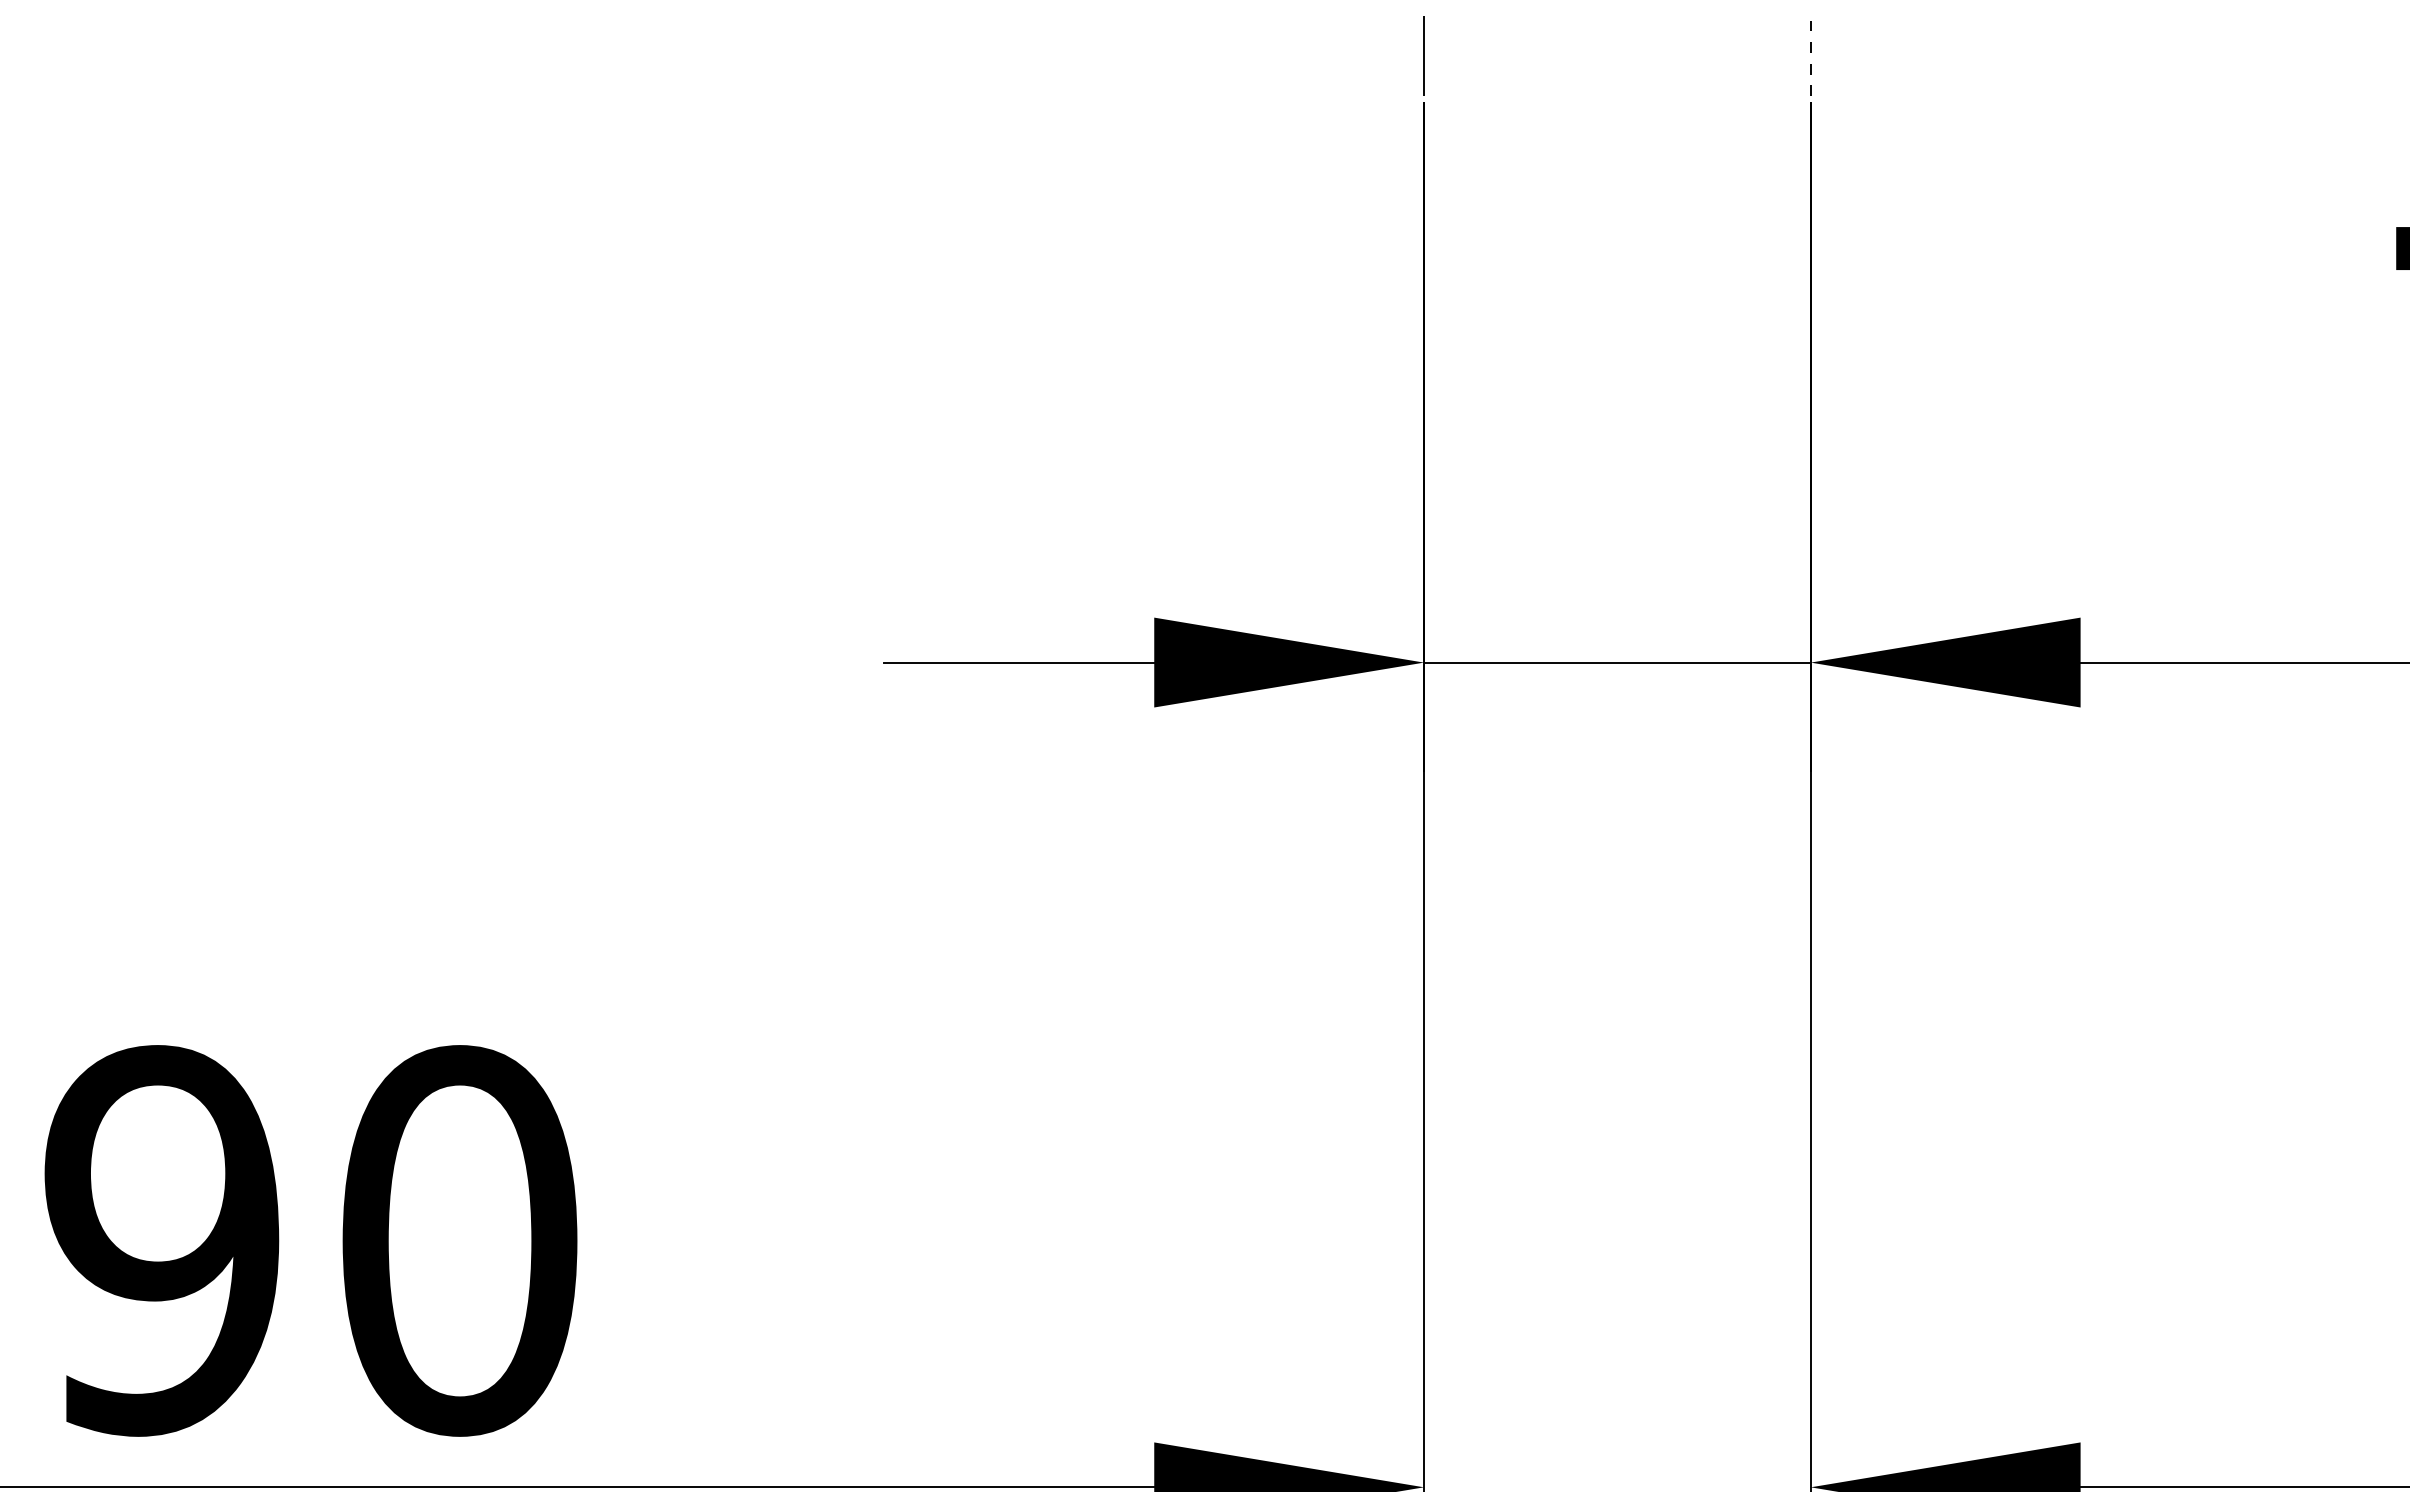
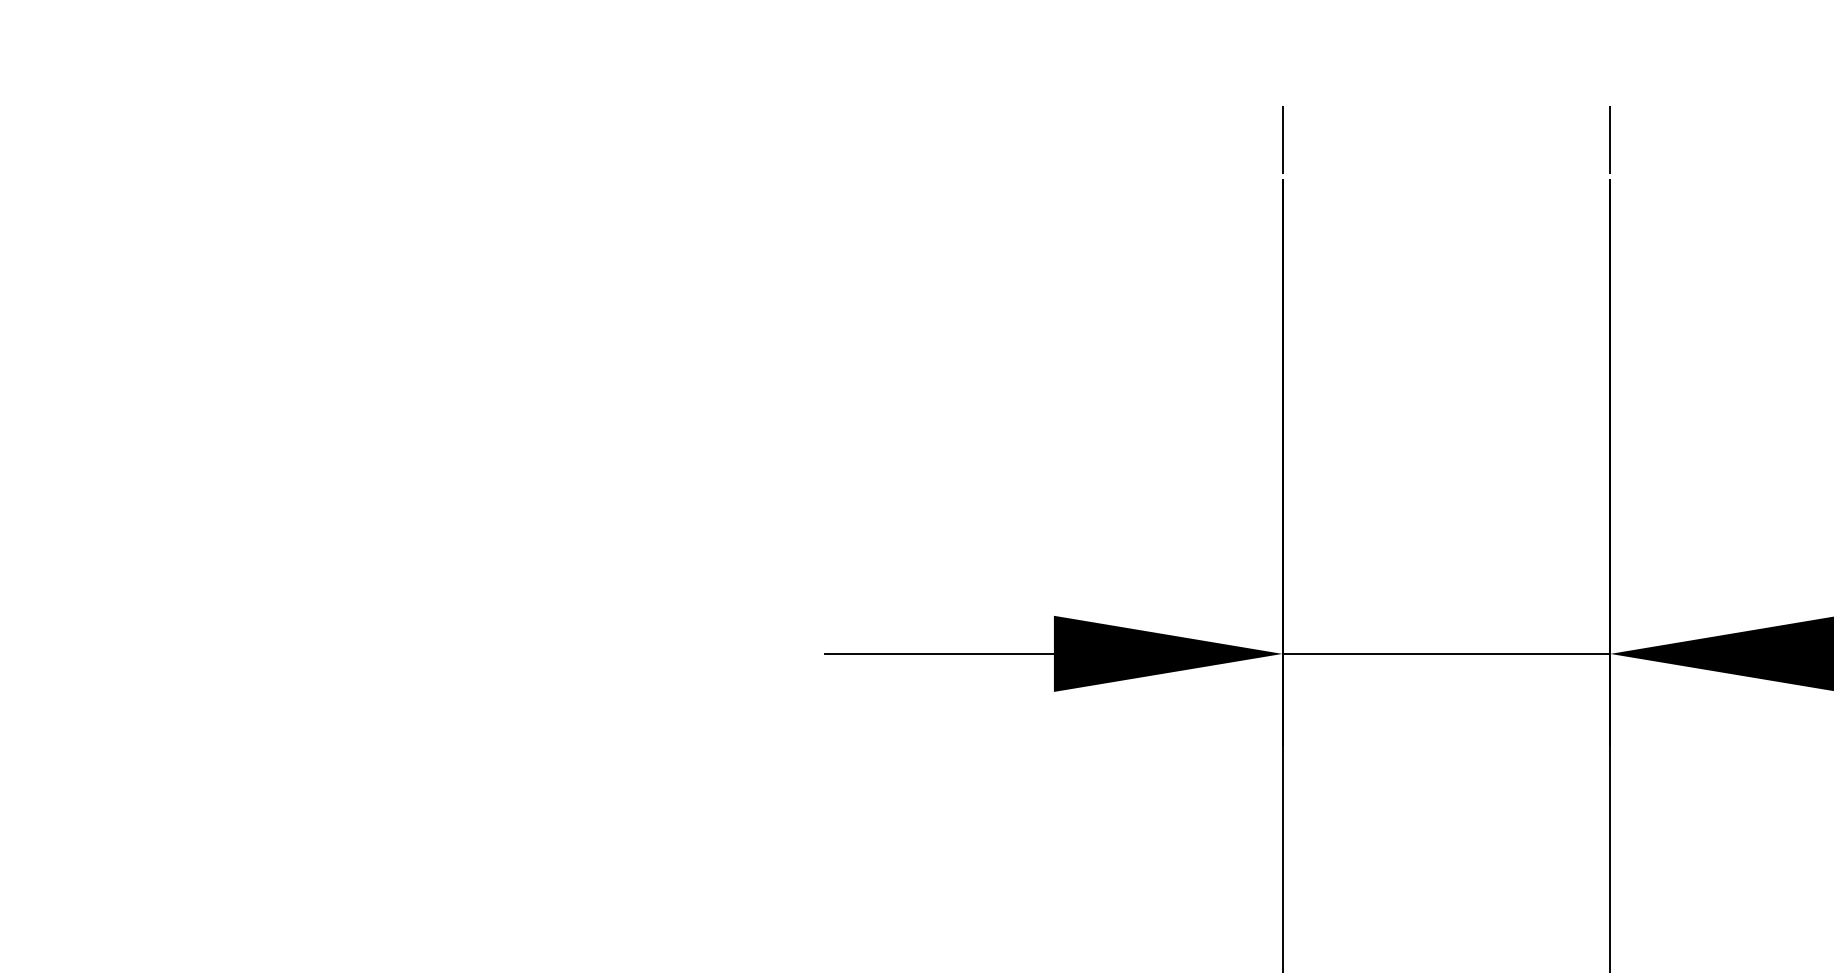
line: (1810, 56) -> (1610, 140), dashed -> solid

